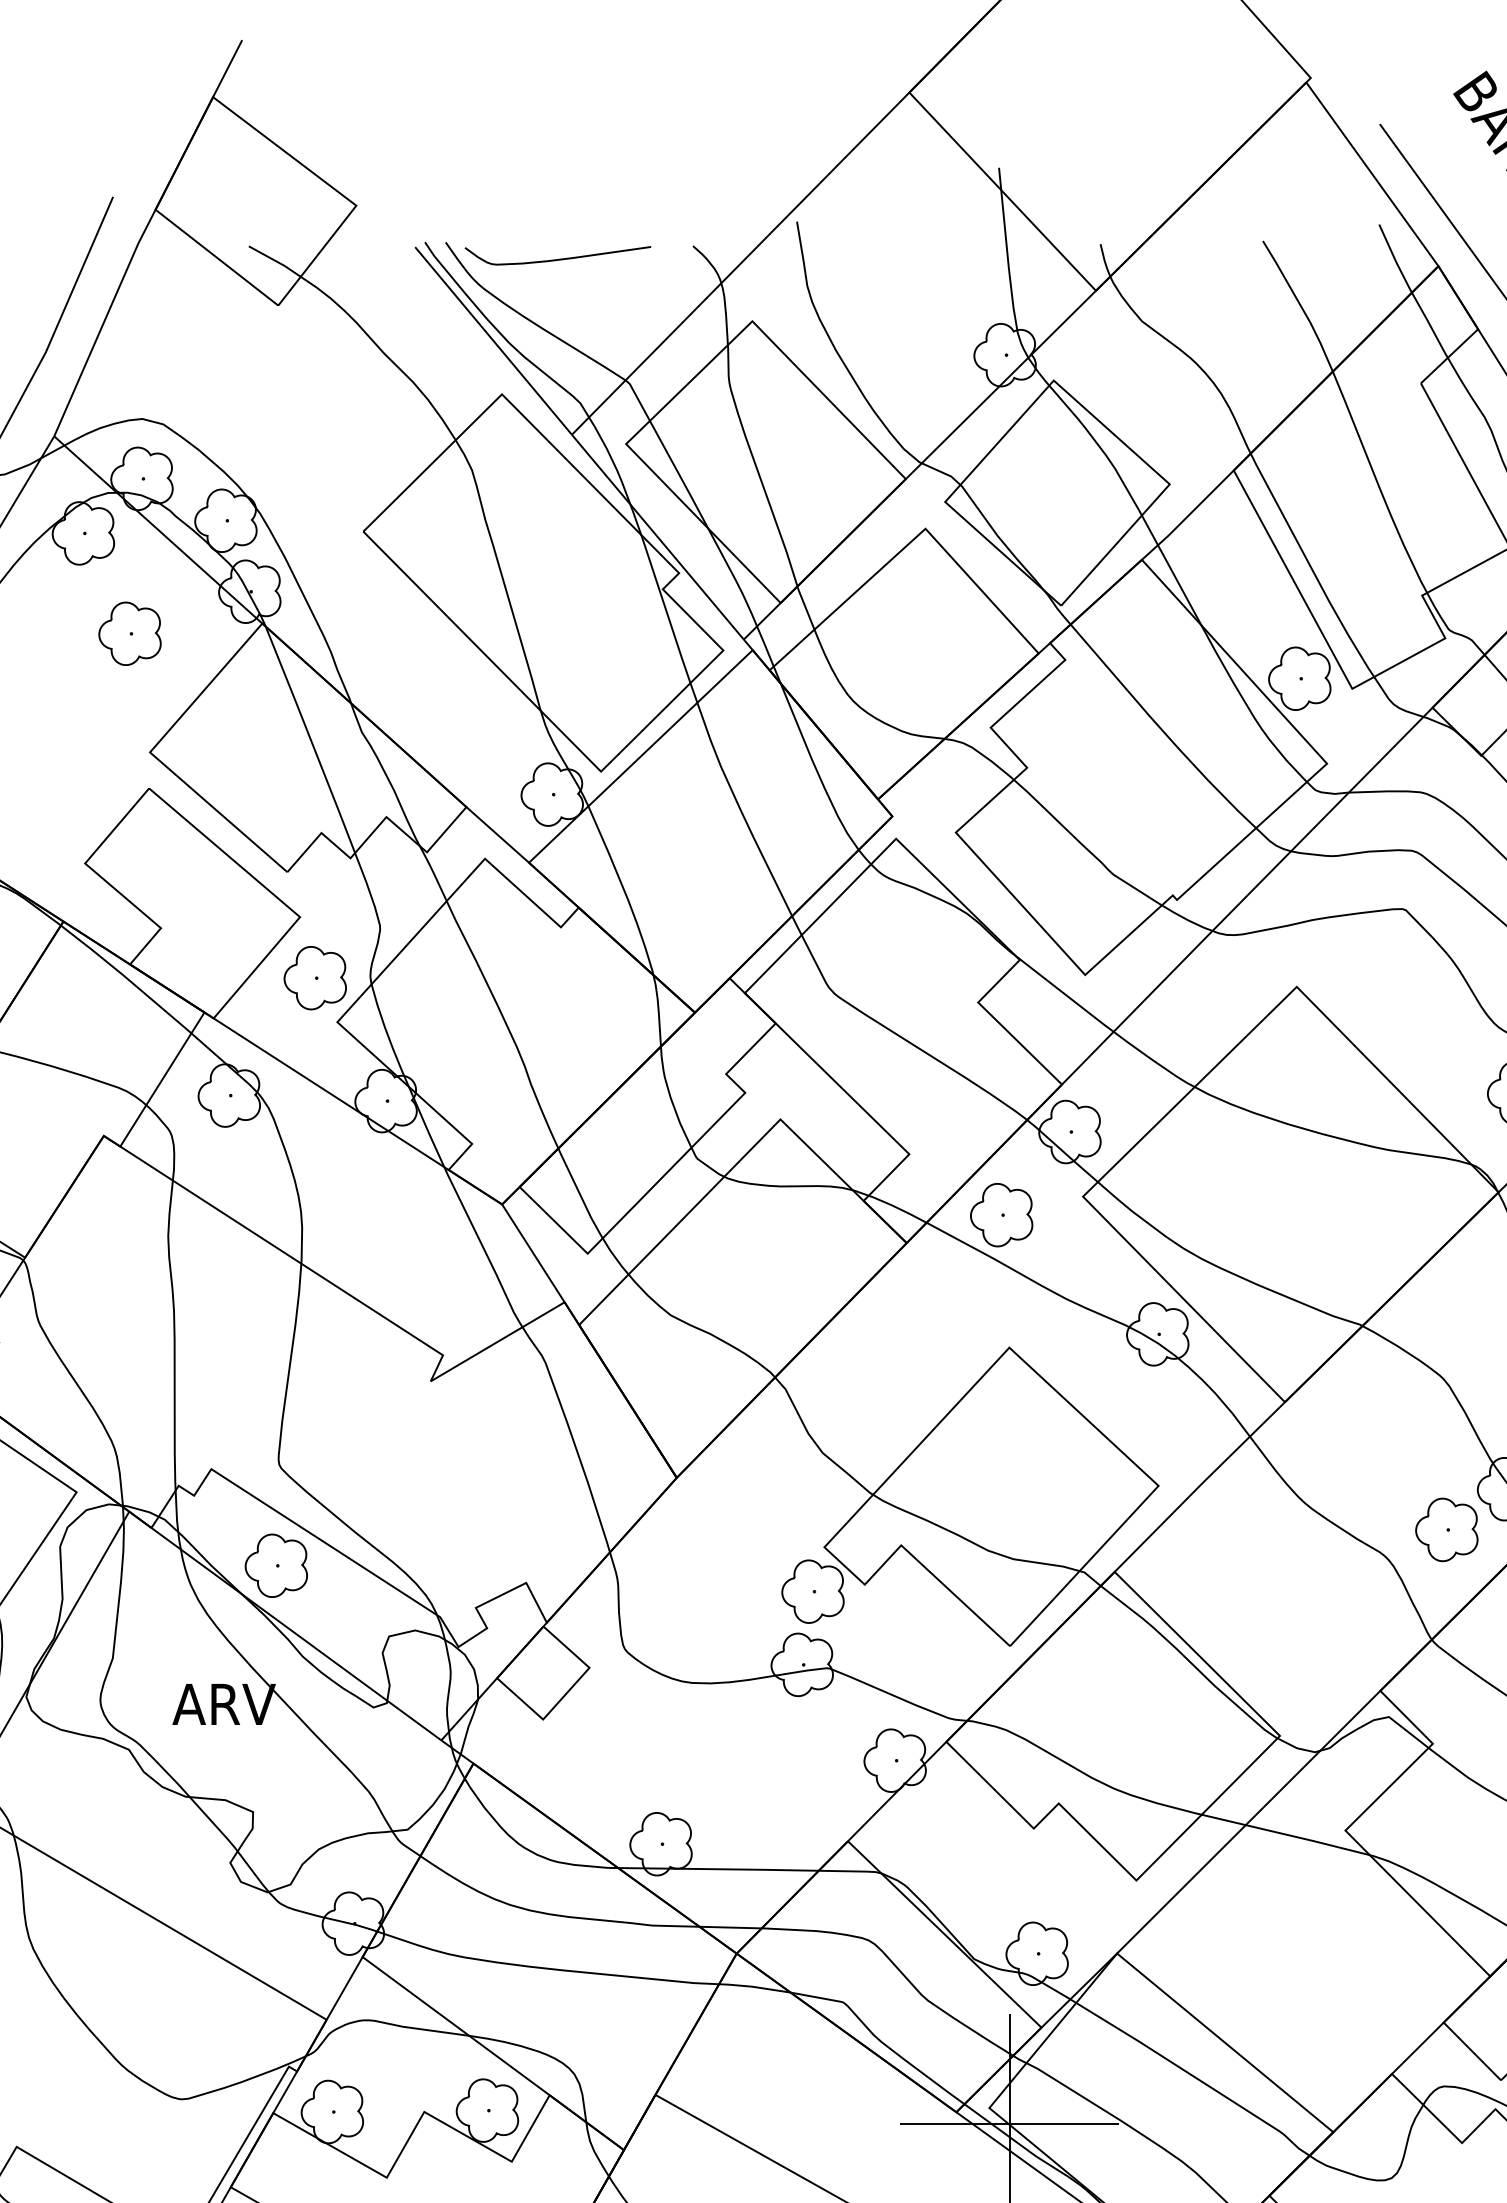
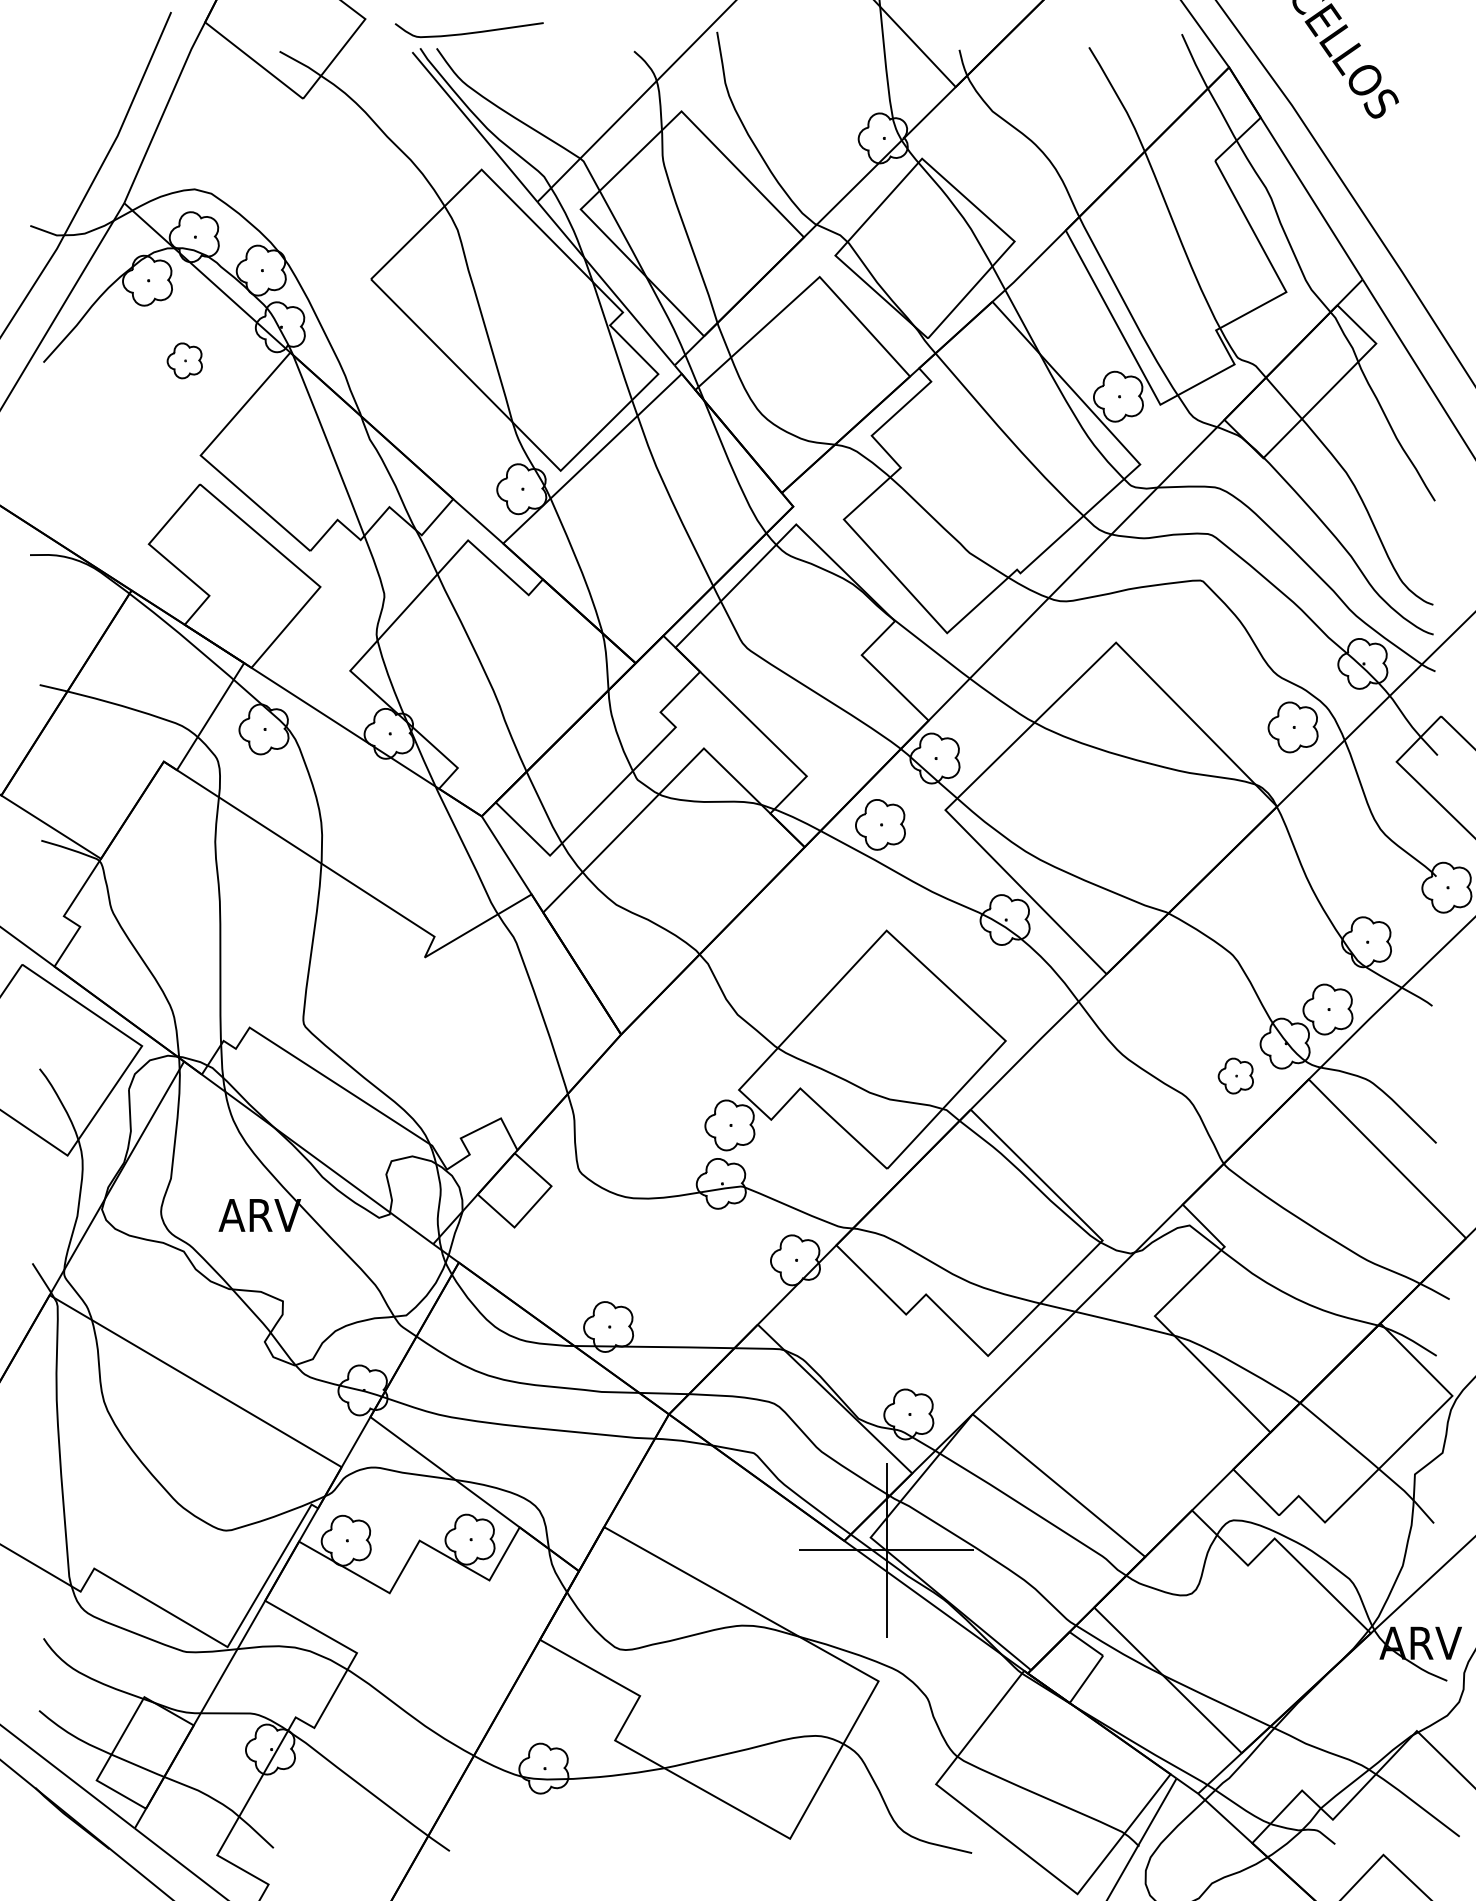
curve: (556, 258) -> (468, 32), moved
part: (129, 633) -> (184, 360), size x0.7
part: (315, 977) -> (332, 635), removed
part: (1446, 1529) -> (1235, 1075), size x0.7
part: (276, 1565) -> (301, 1104), removed

